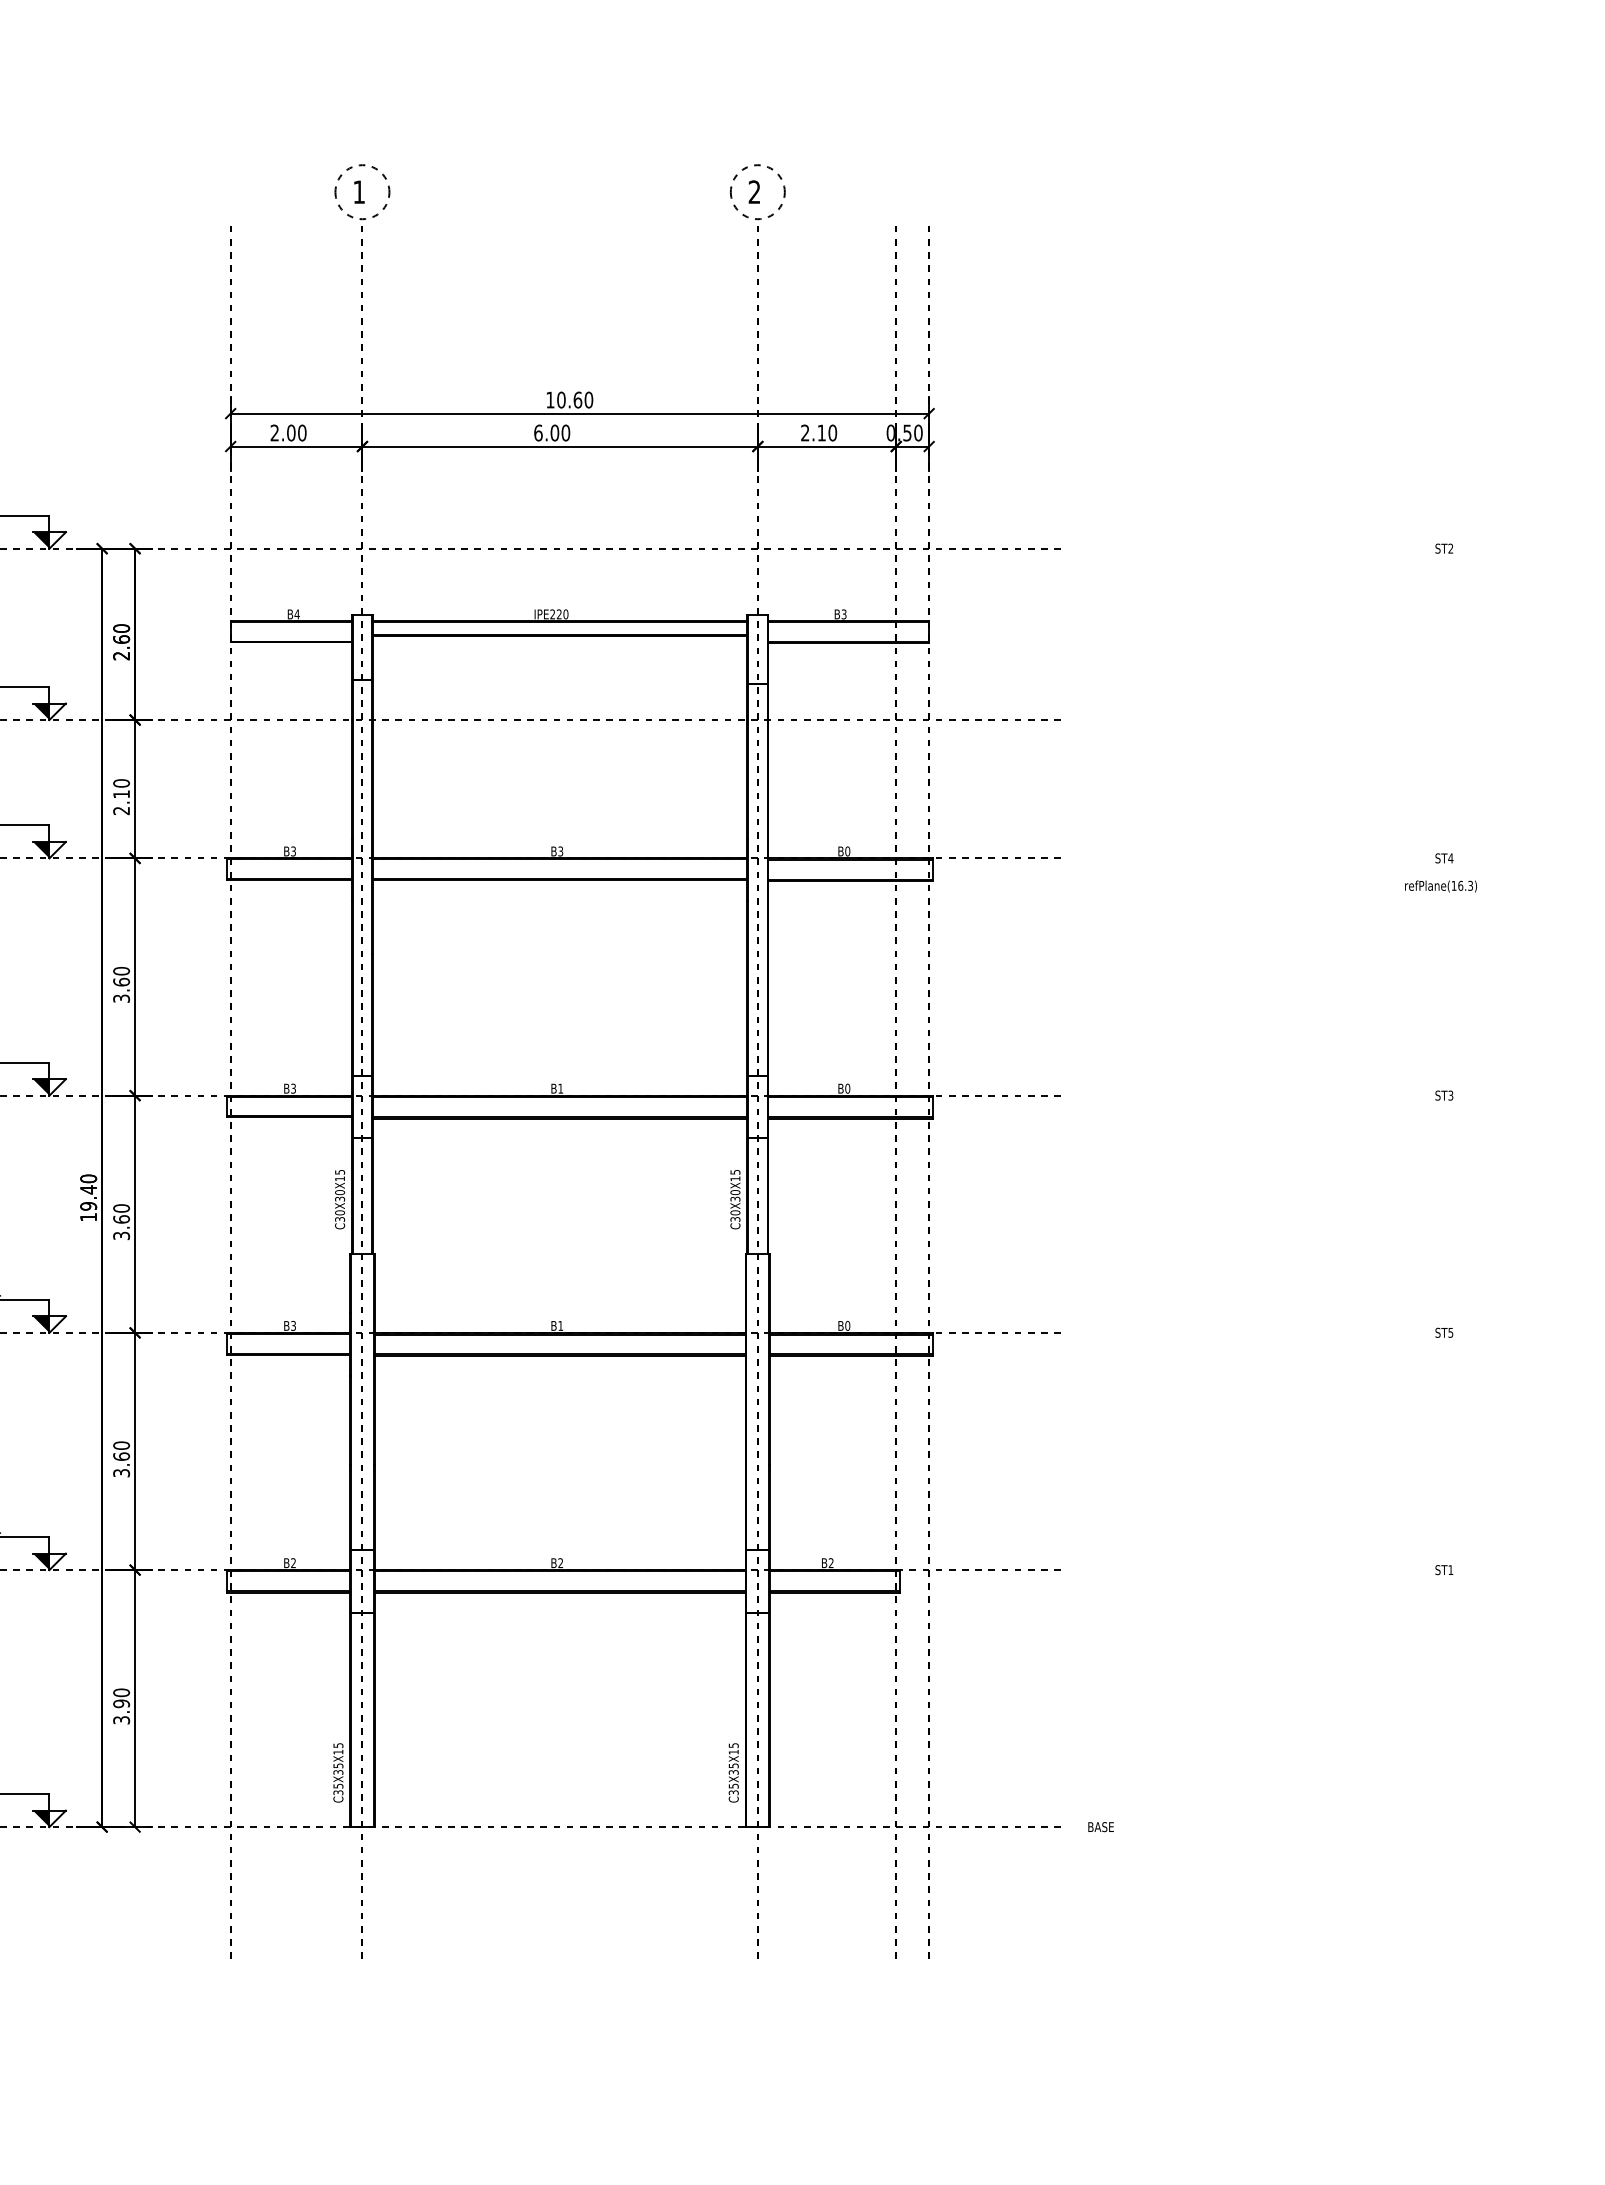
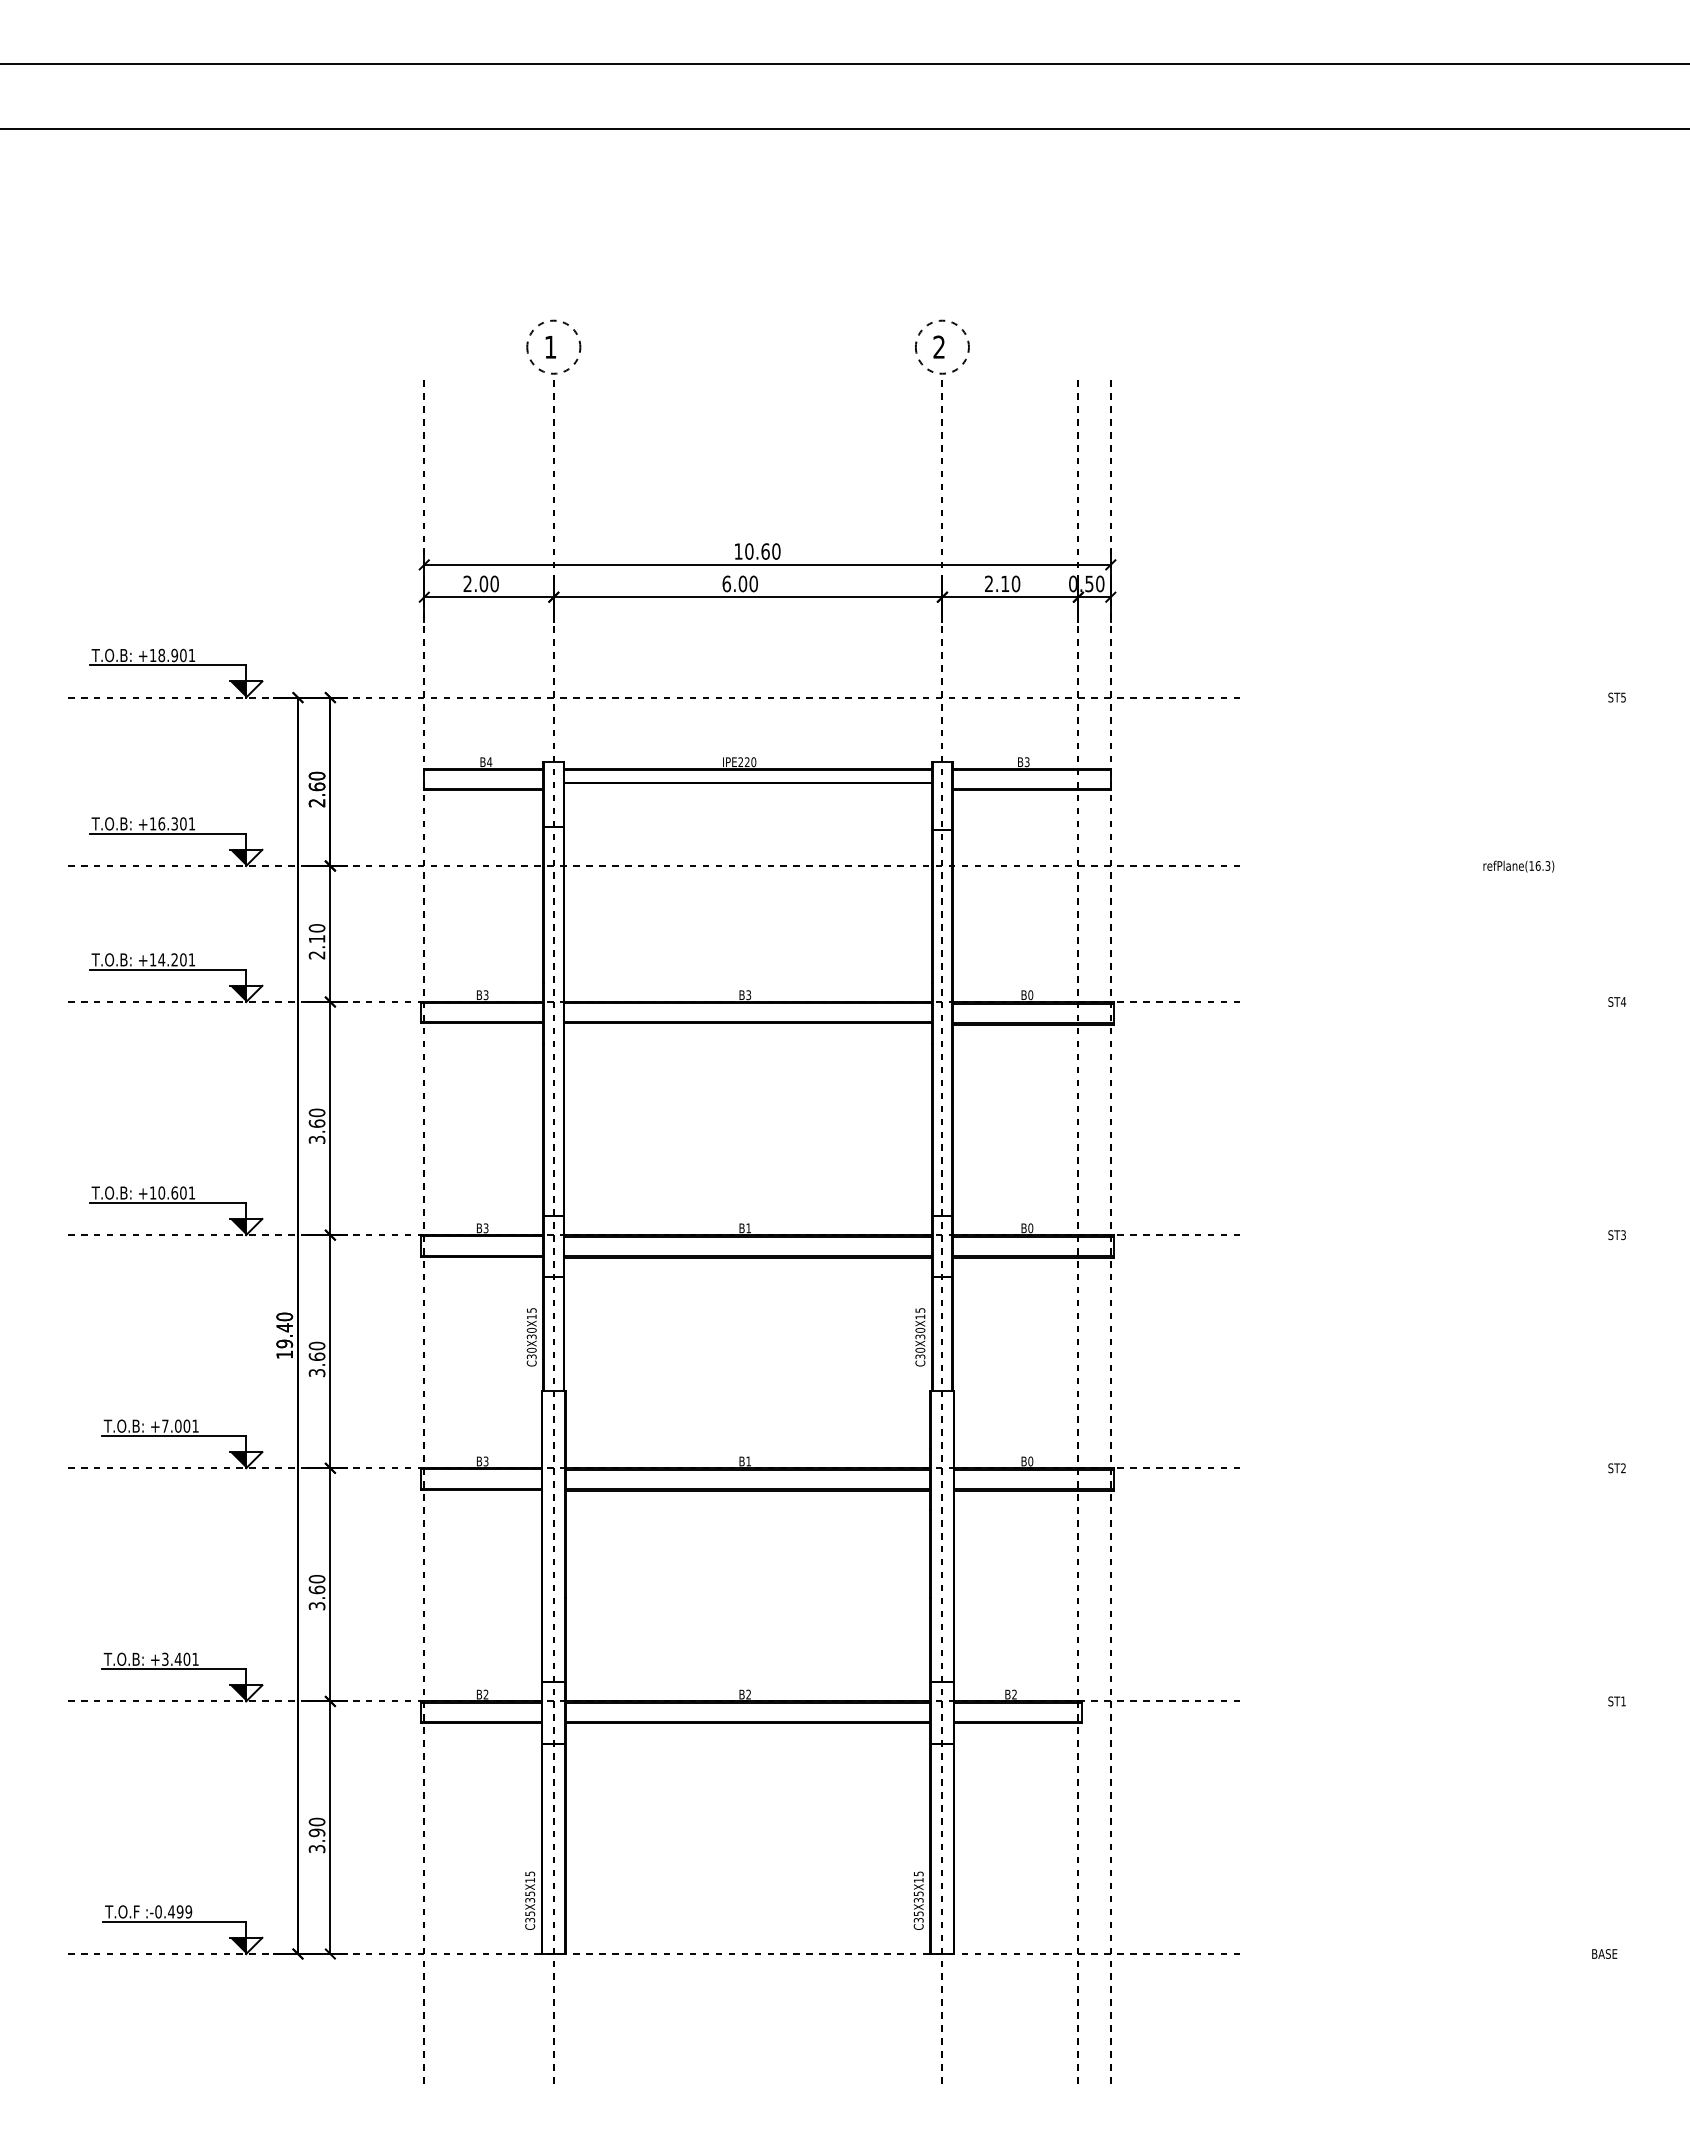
text: (1450, 548) -> (1623, 697), ST2 -> ST5
text: (1440, 886) -> (1518, 866), moved
text: (1450, 1333) -> (1623, 1468), ST5 -> ST2
text: (1100, 1826) -> (1604, 1953), moved

